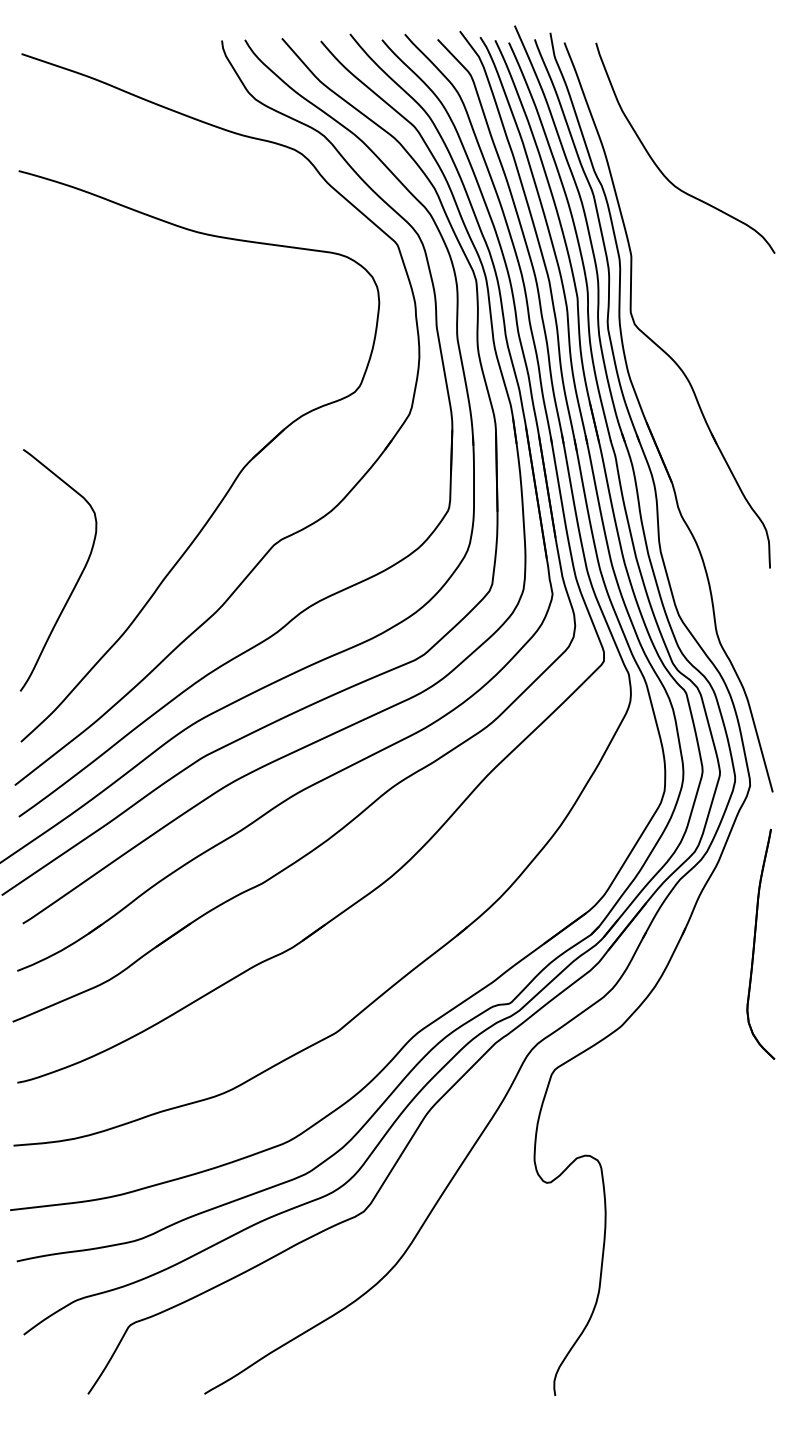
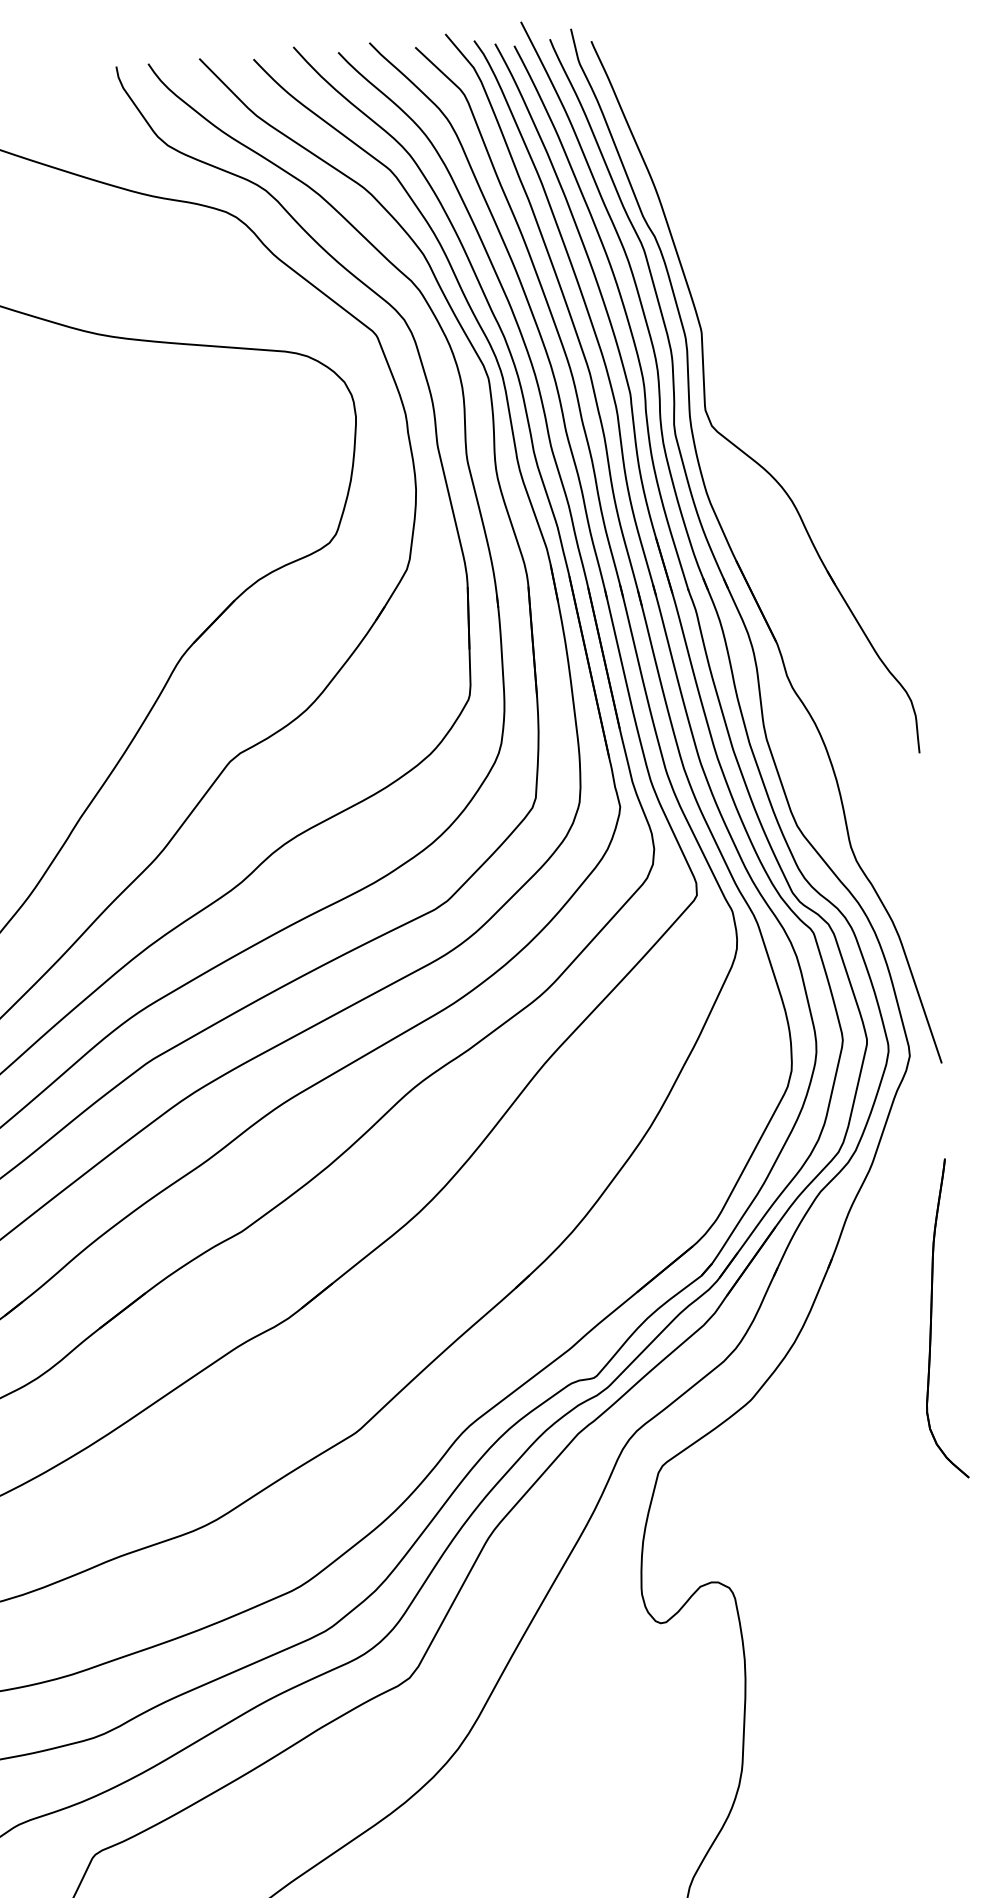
curve: (658, 166) -> (731, 205), removed
part: (760, 943) -> (939, 1318), moved

